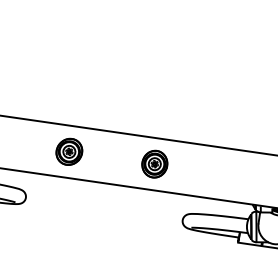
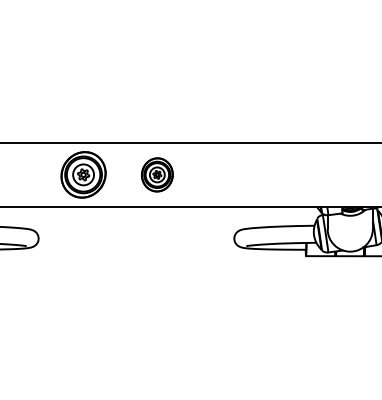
part: (69, 151) -> (83, 174), size x1.4
part: (154, 163) -> (157, 174), moved

